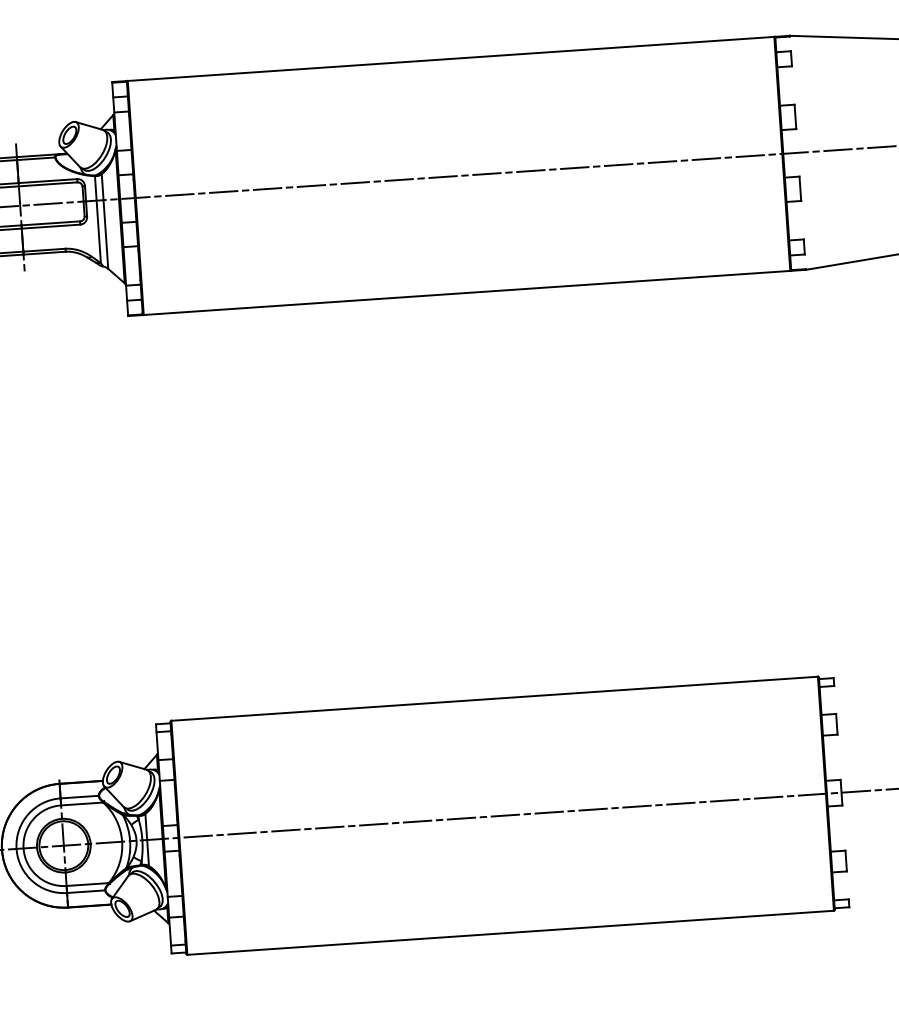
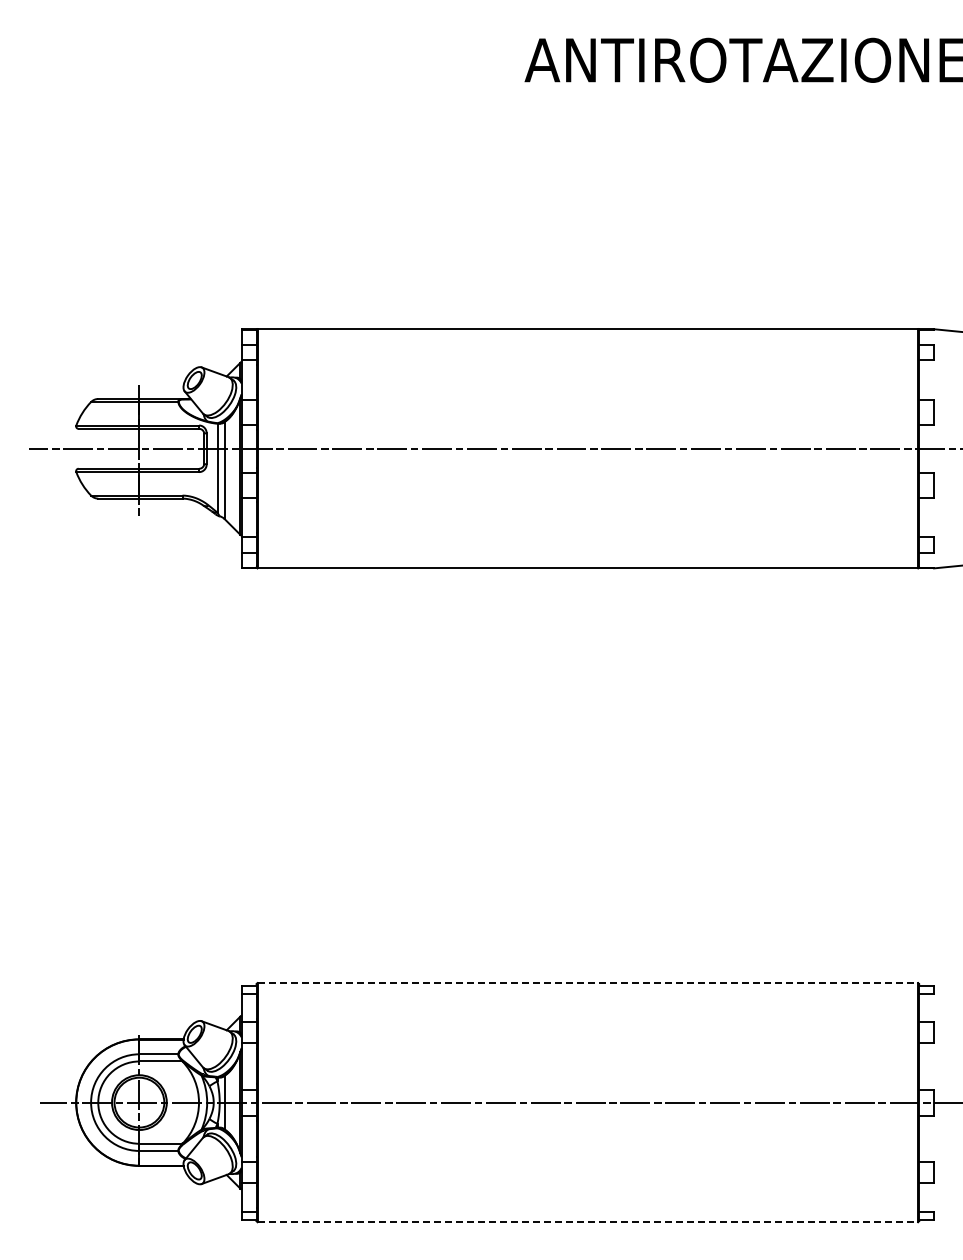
line: (495, 699) -> (588, 983), solid -> dashed
line: (511, 933) -> (588, 1222), solid -> dashed

